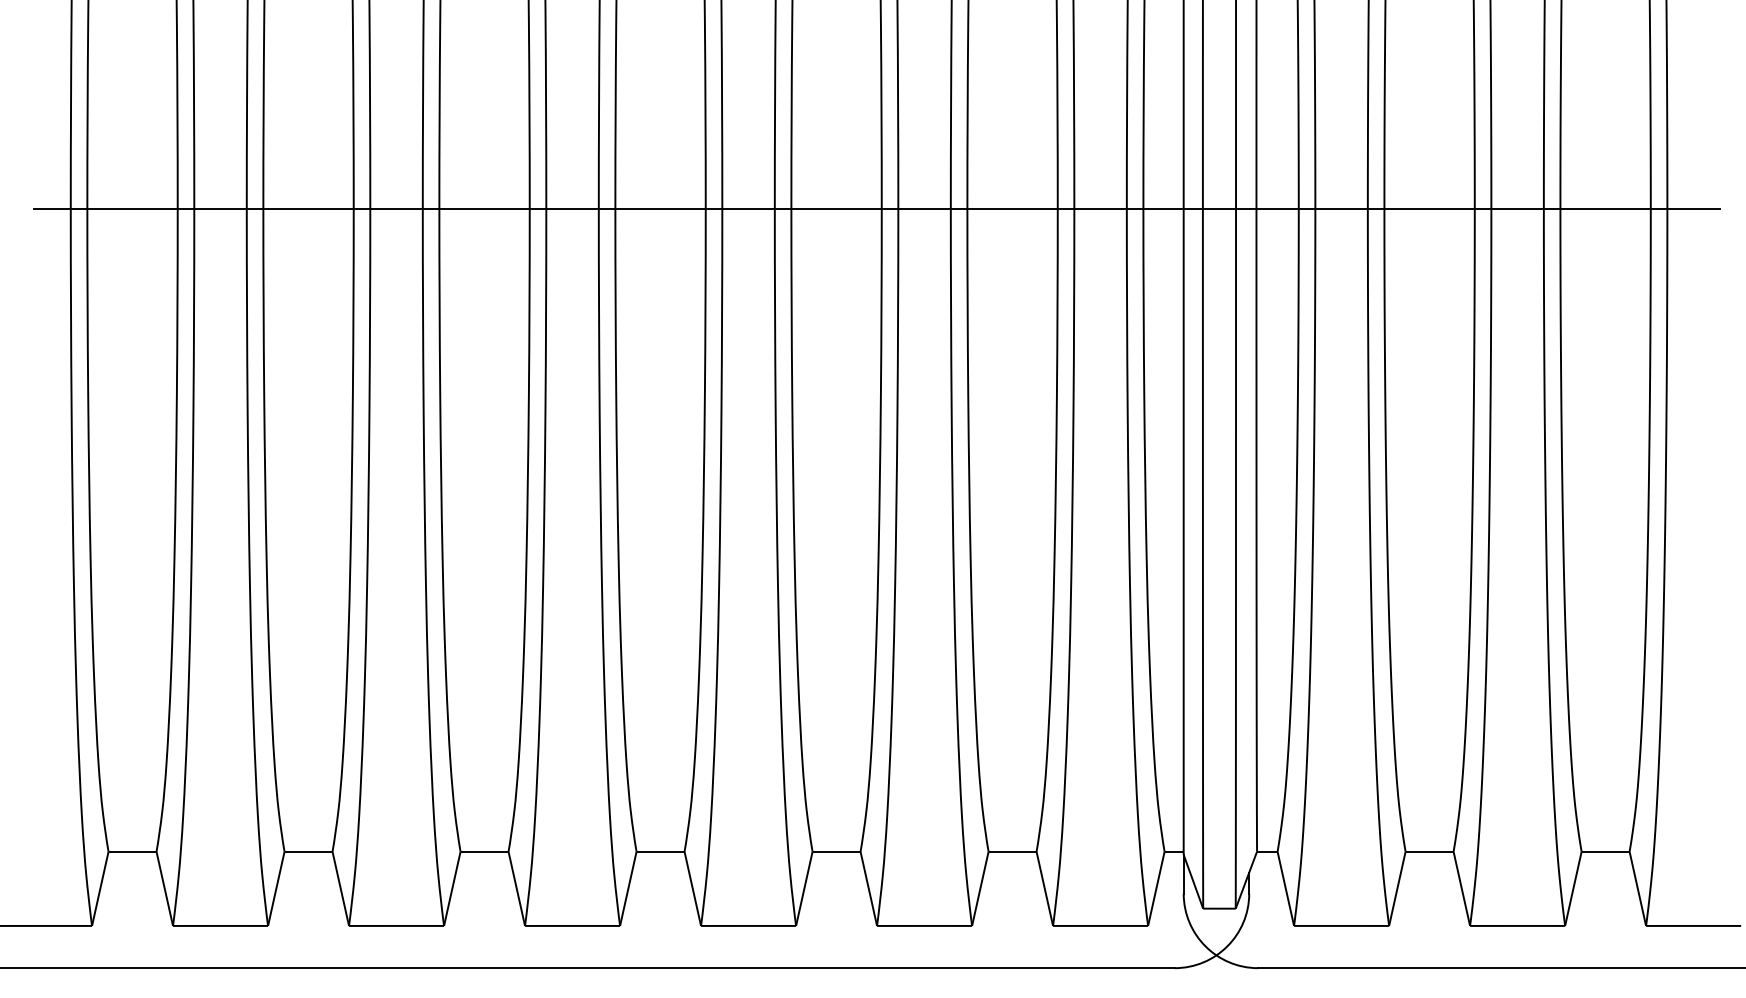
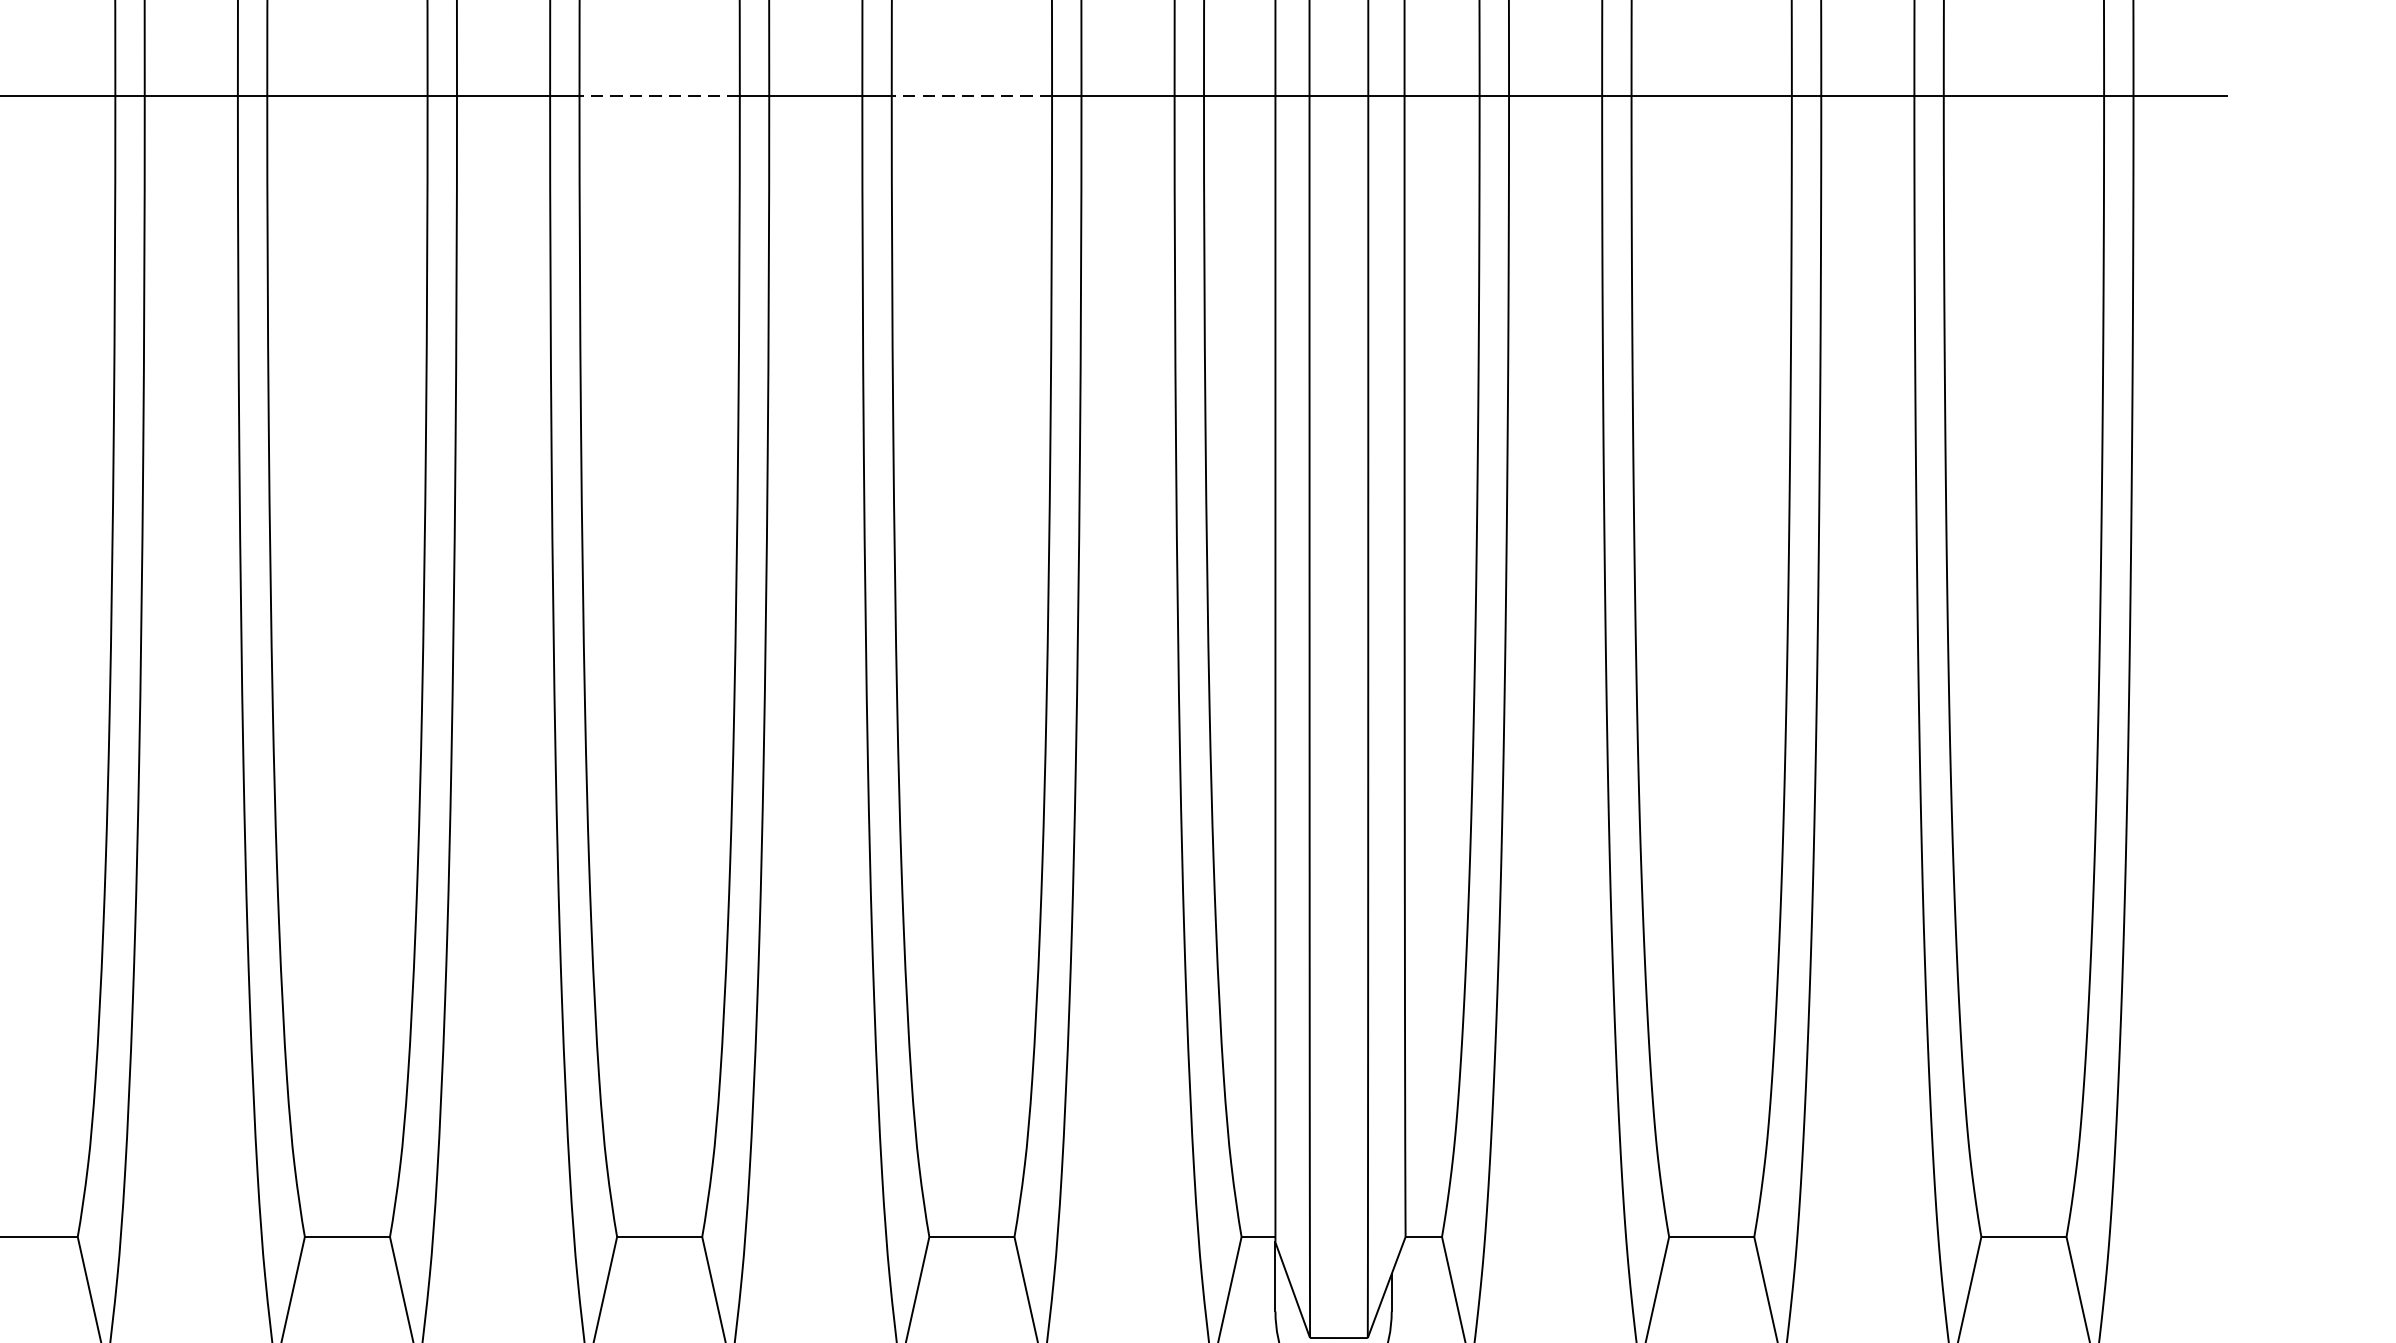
line: (836, 208) -> (659, 95), solid -> dashed
line: (1012, 208) -> (971, 95), solid -> dashed

